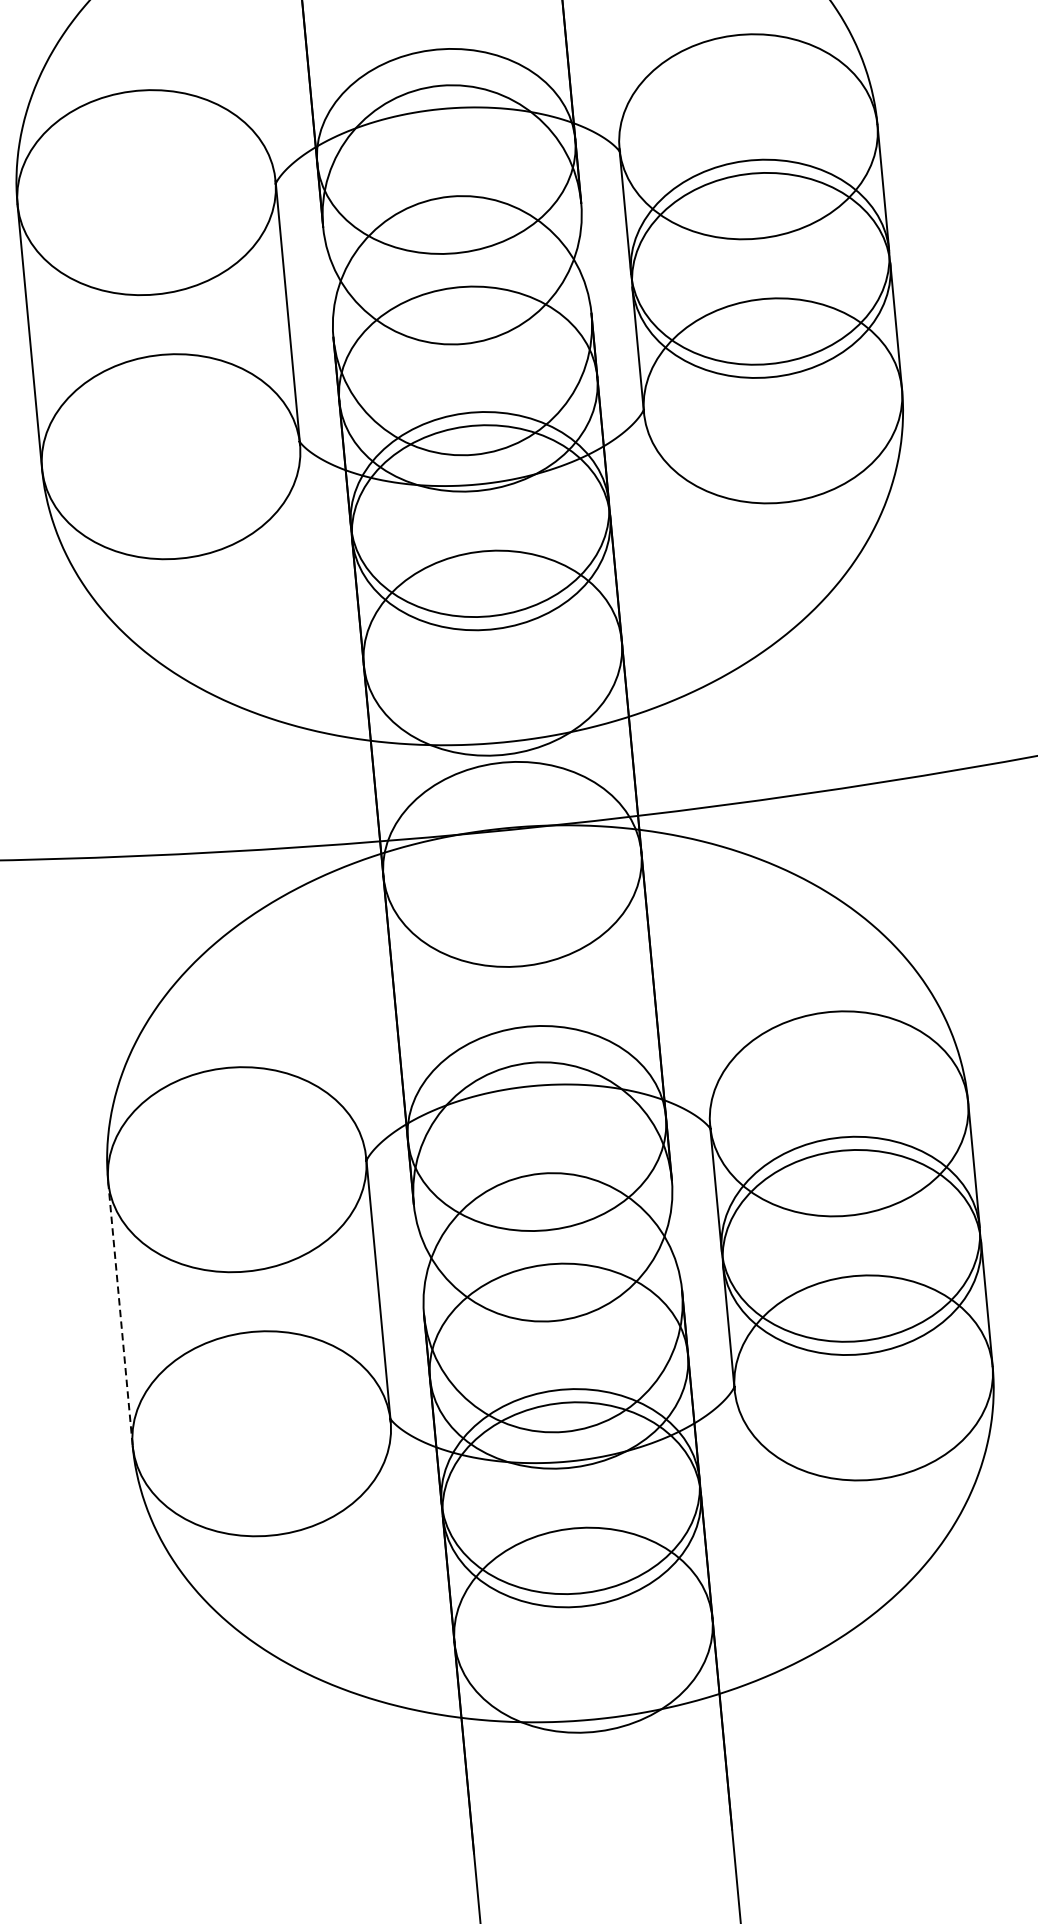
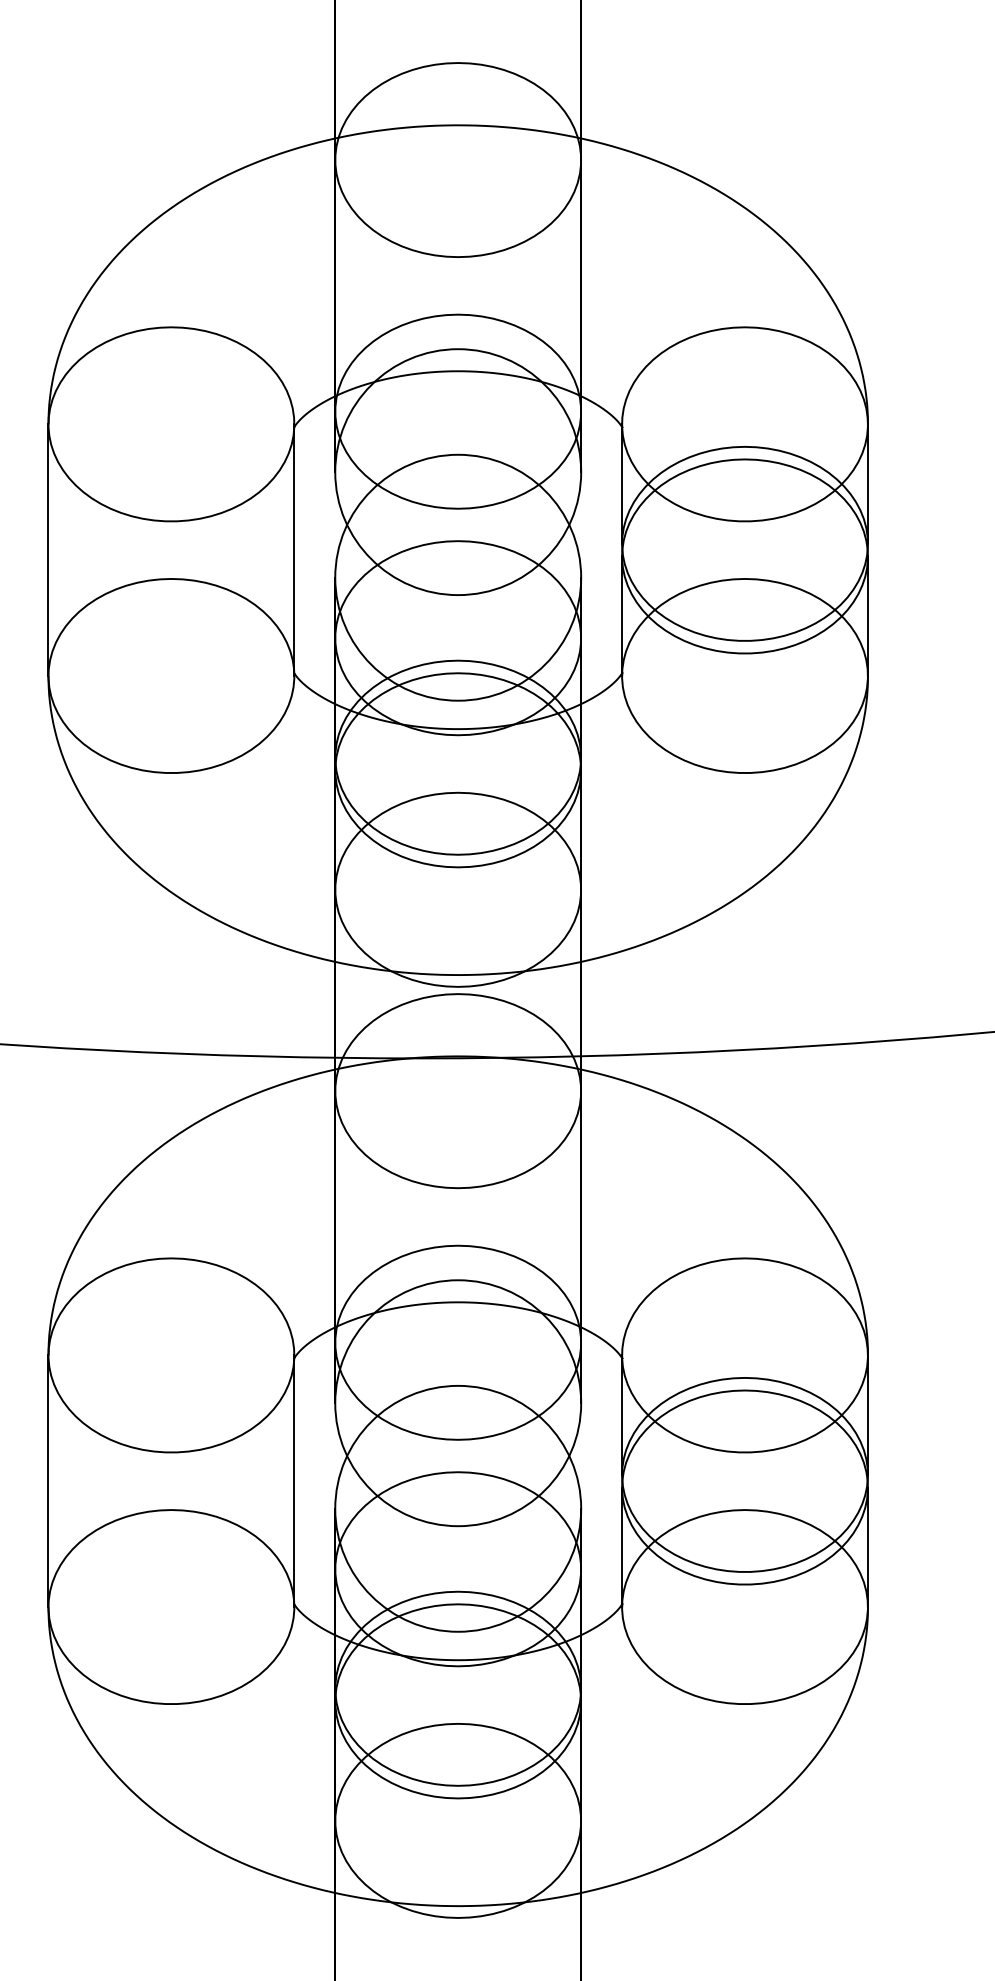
line: (120, 1313) -> (48, 1481), dashed -> solid

